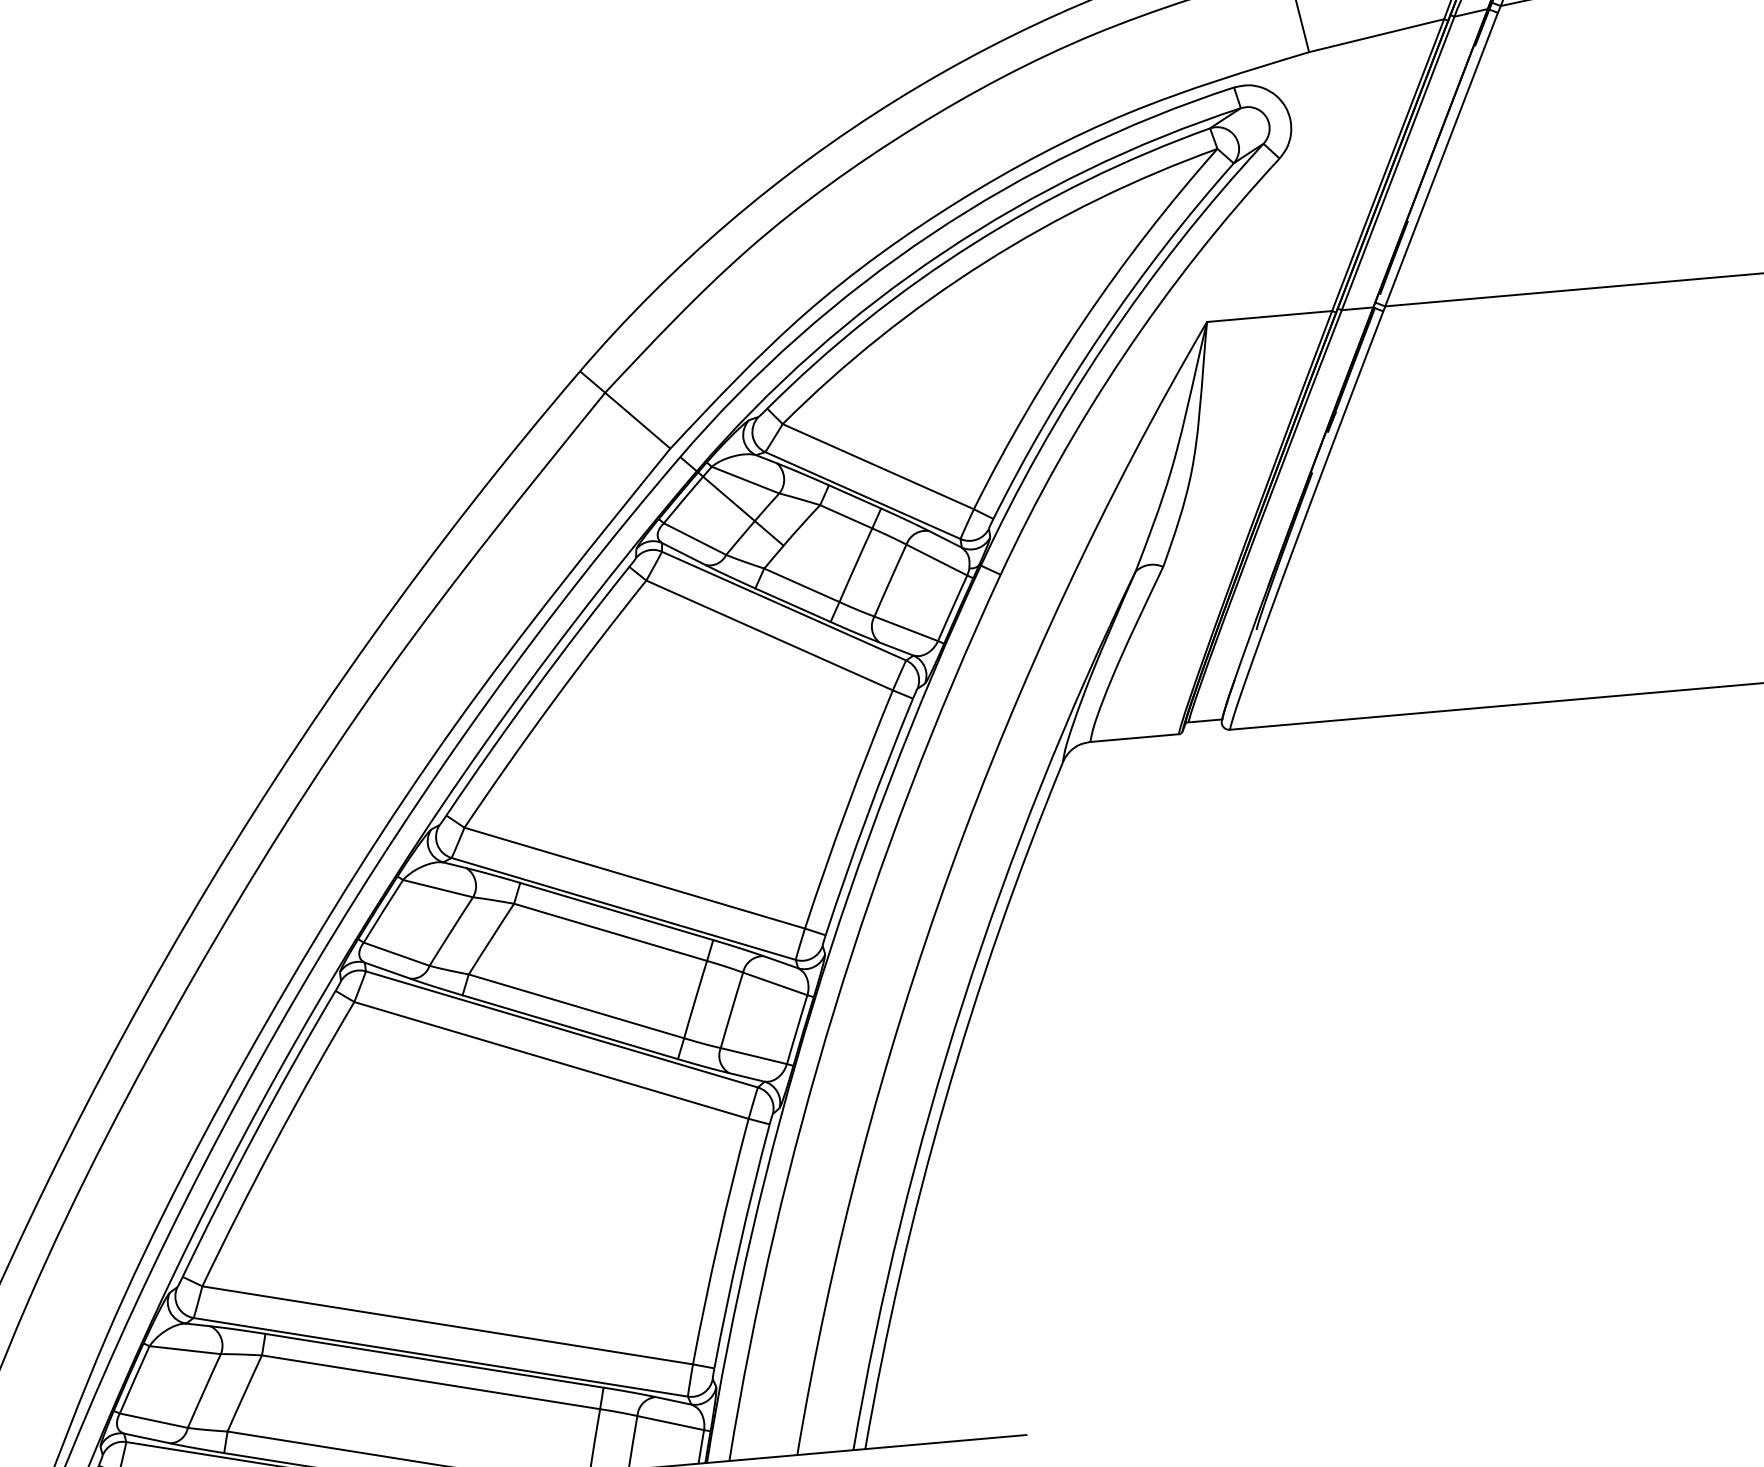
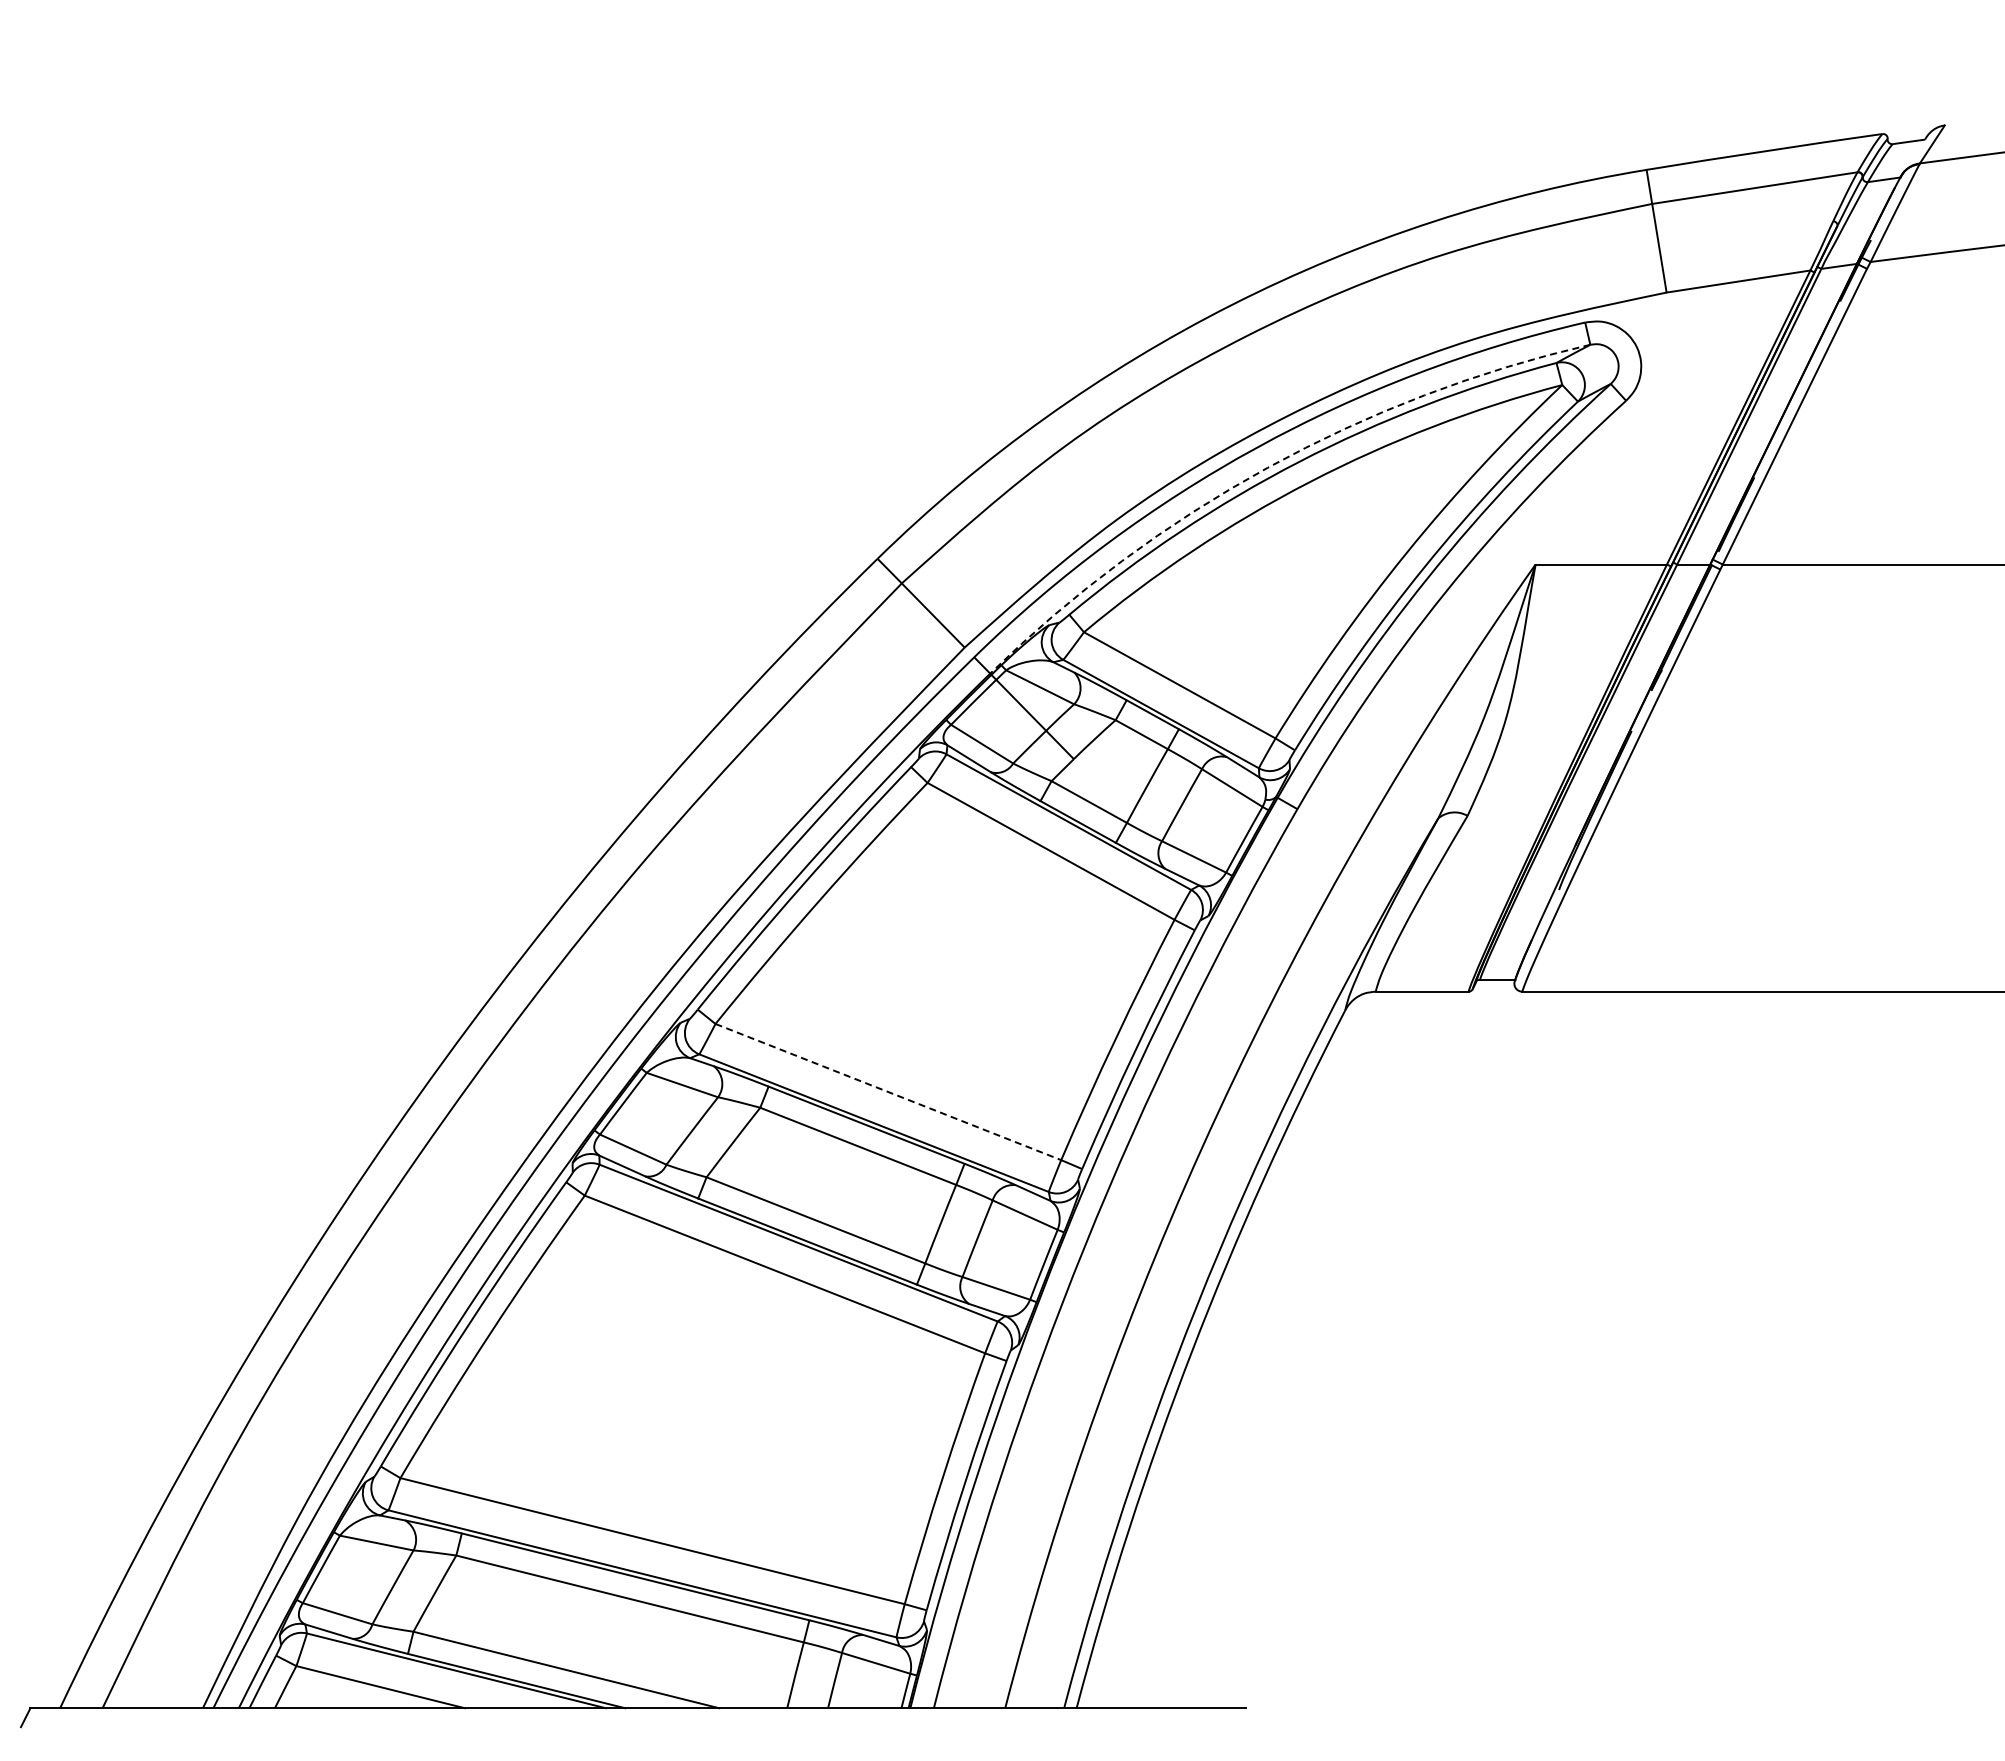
arc: (943, 251) -> (1267, 467), solid -> dashed
line: (634, 878) -> (888, 1092), solid -> dashed

